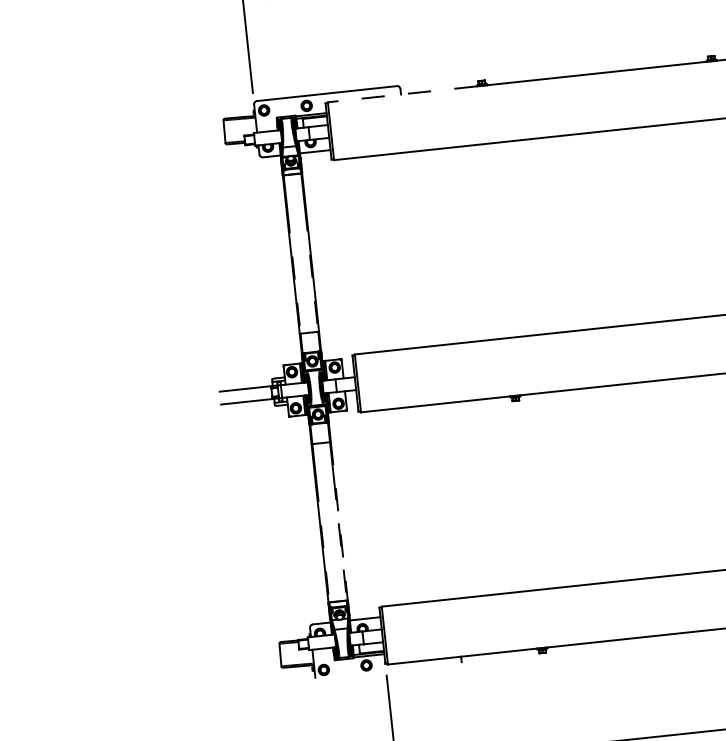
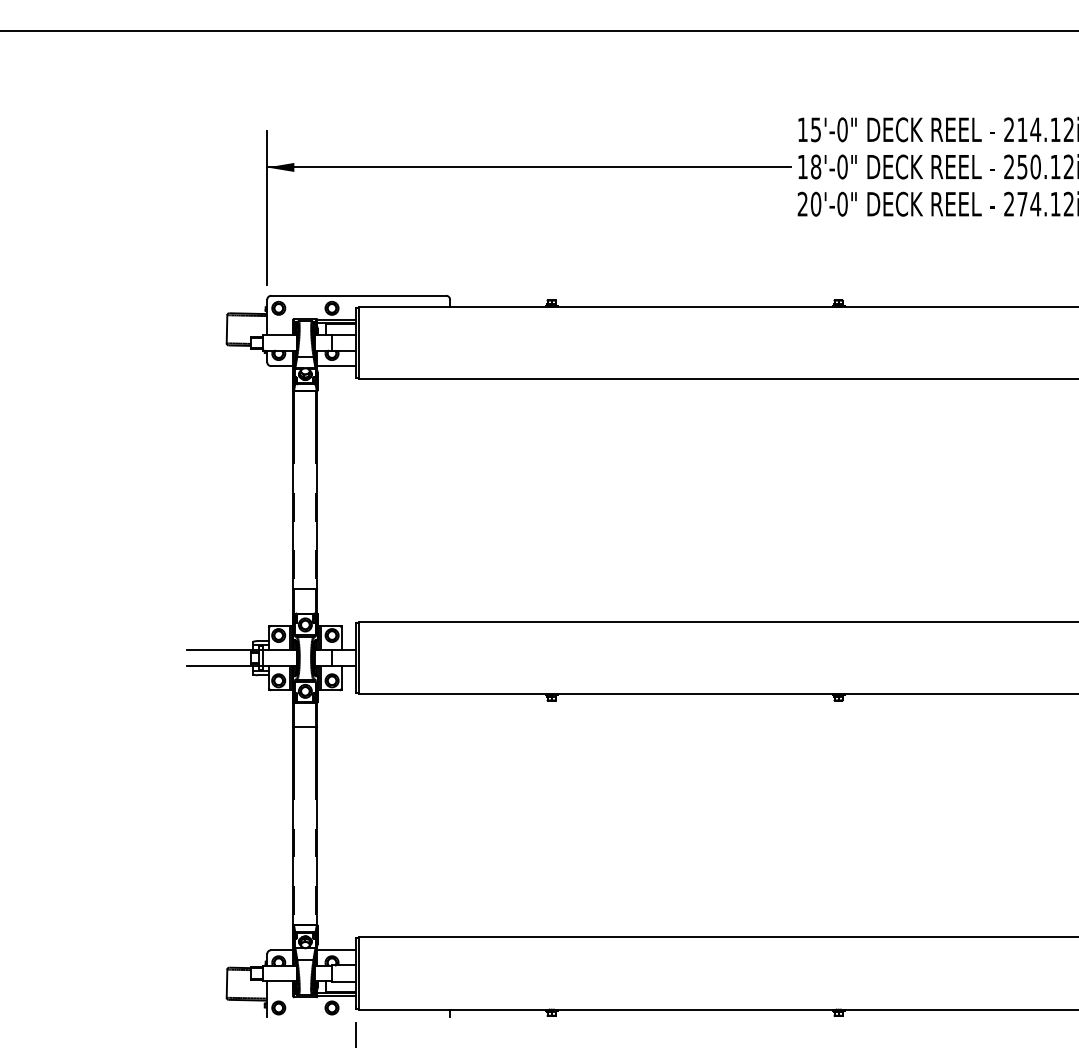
line: (402, 94) -> (451, 306), dashed -> solid
line: (339, 521) -> (317, 826), dashed -> solid

